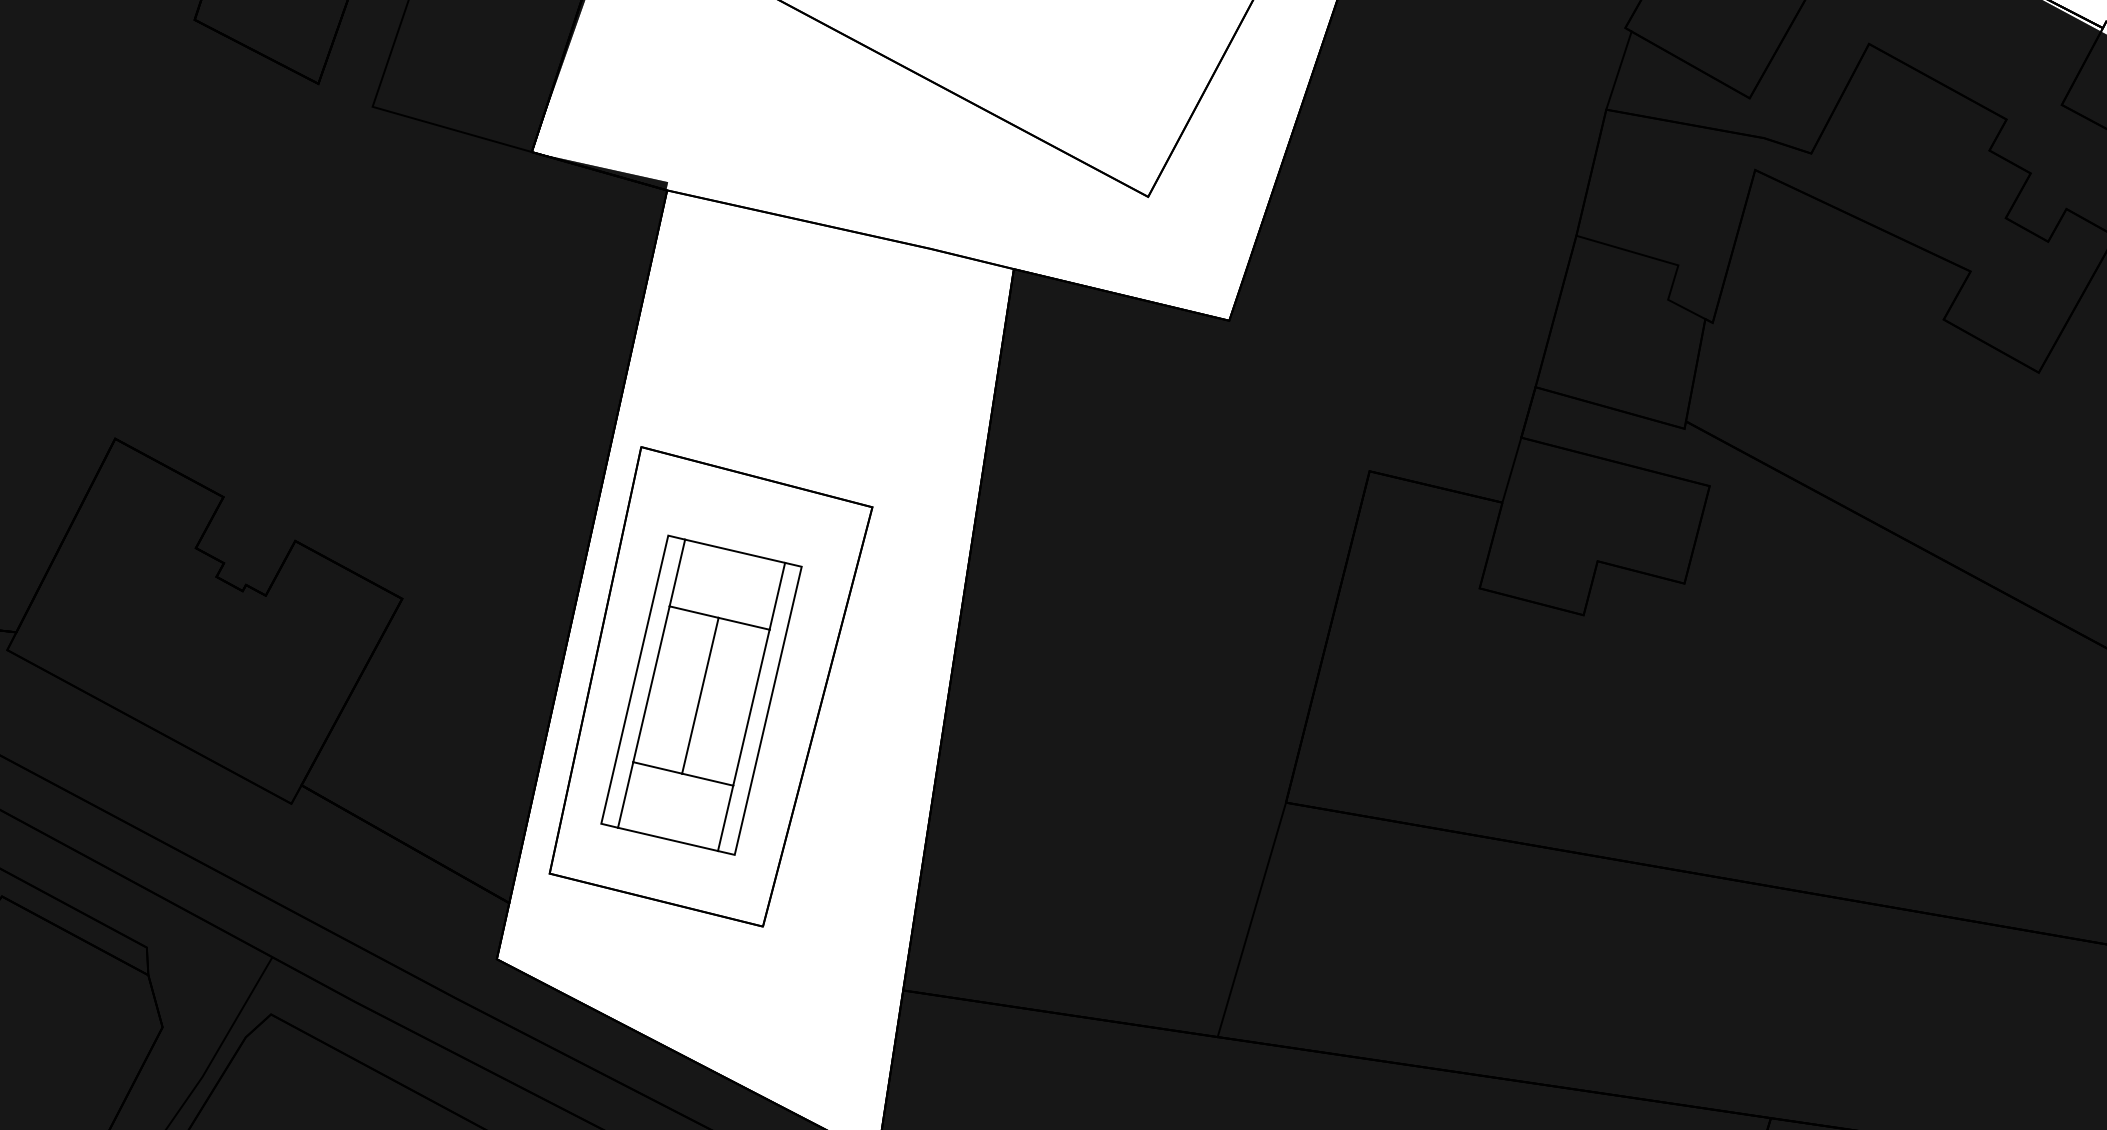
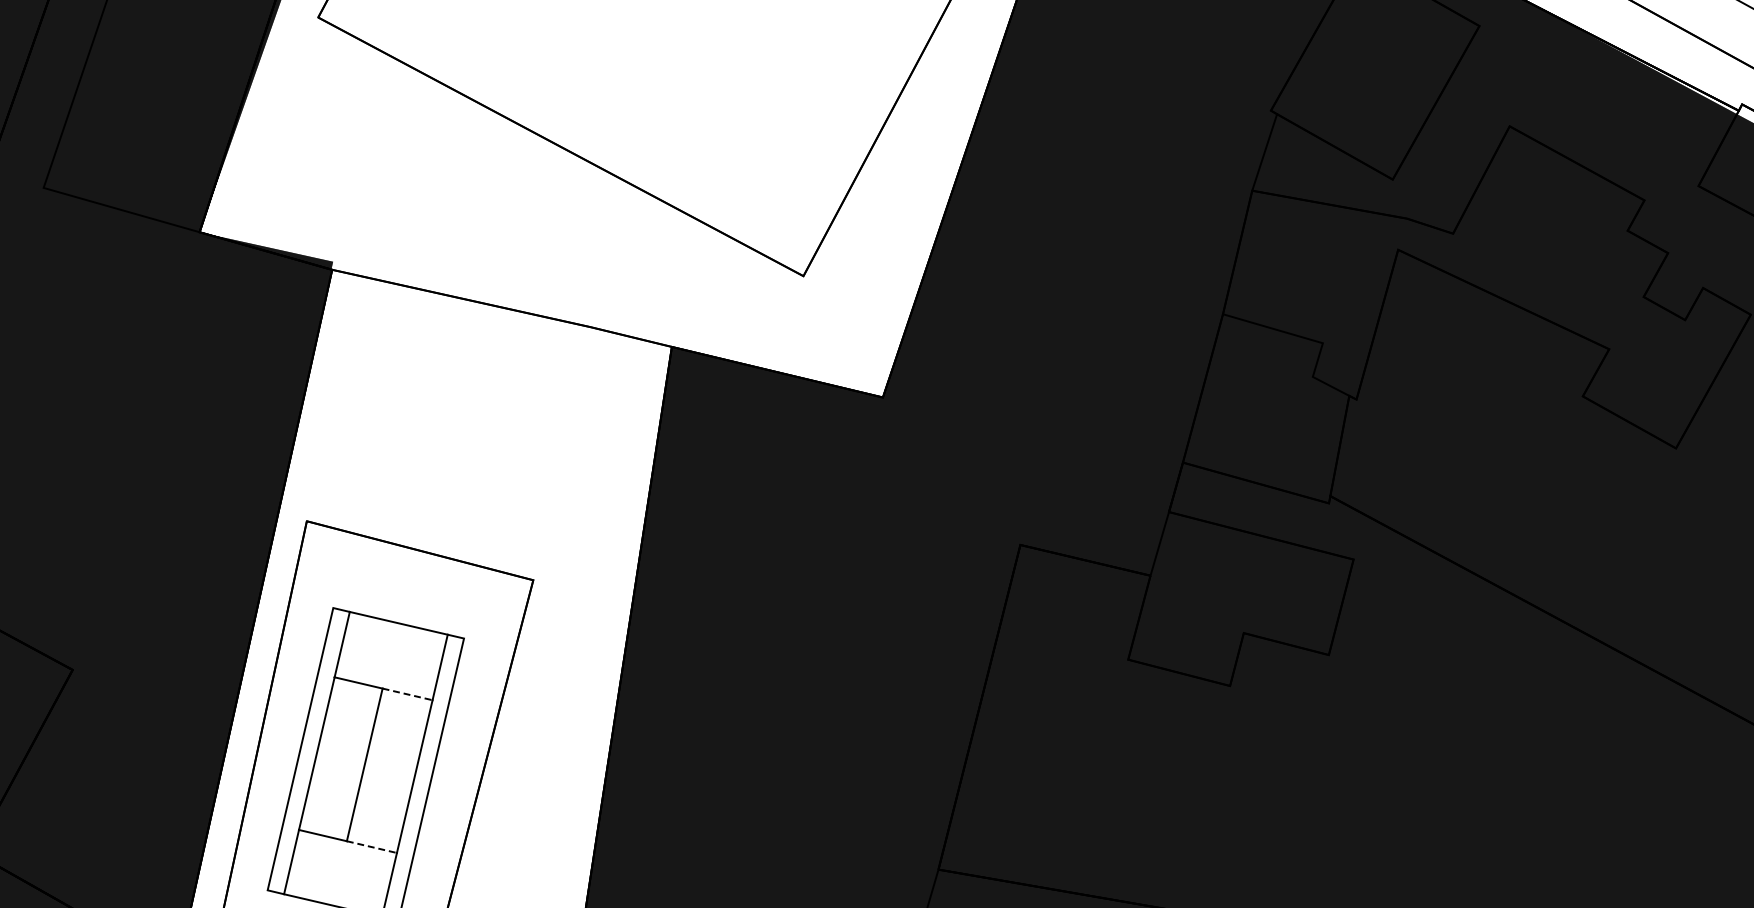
line: (744, 623) -> (407, 694), solid -> dashed
line: (708, 779) -> (372, 846), solid -> dashed

